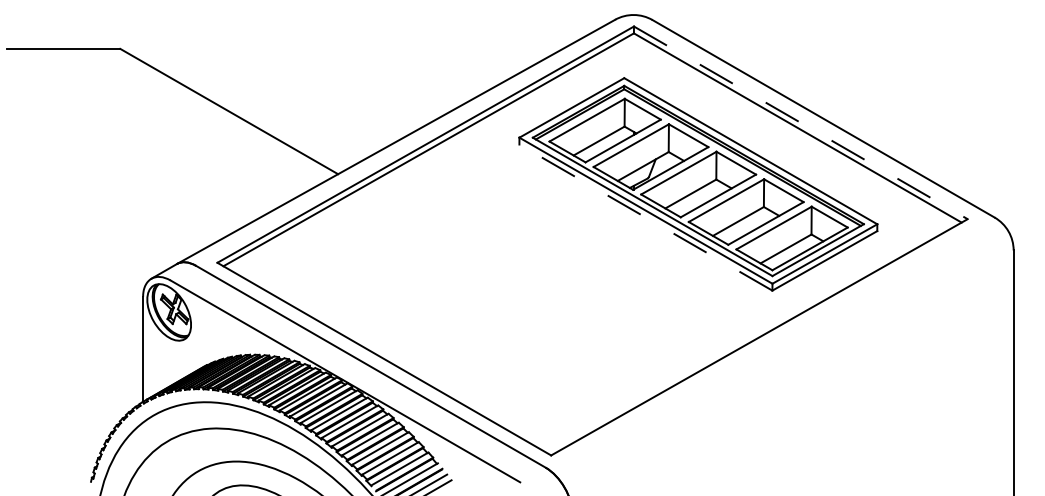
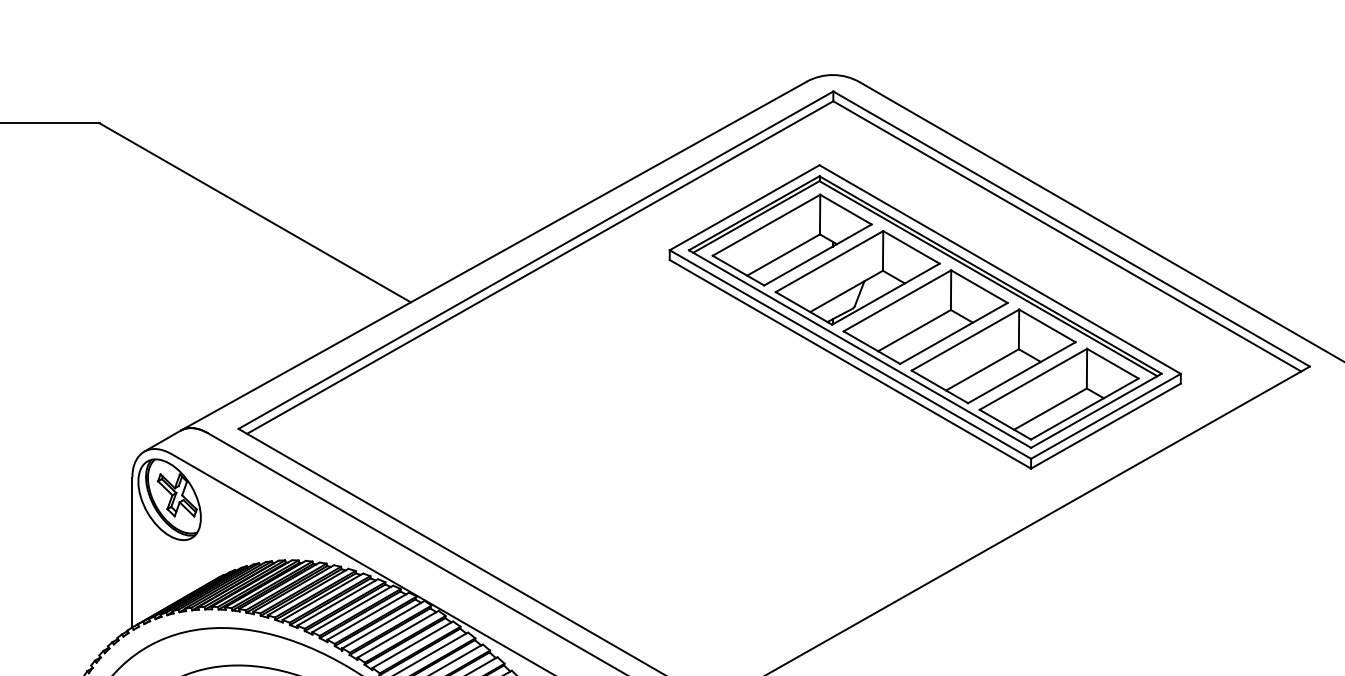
line: (800, 122) -> (1071, 228), dashed -> solid
line: (645, 217) -> (849, 364), dashed -> solid

